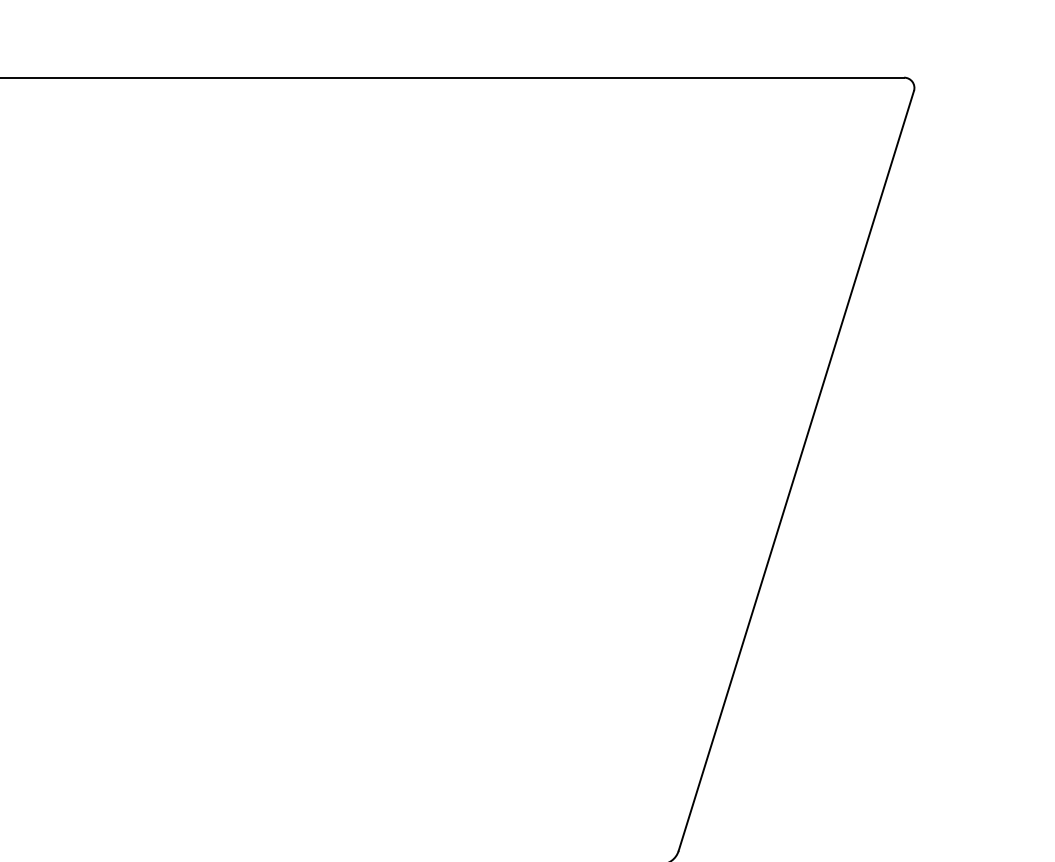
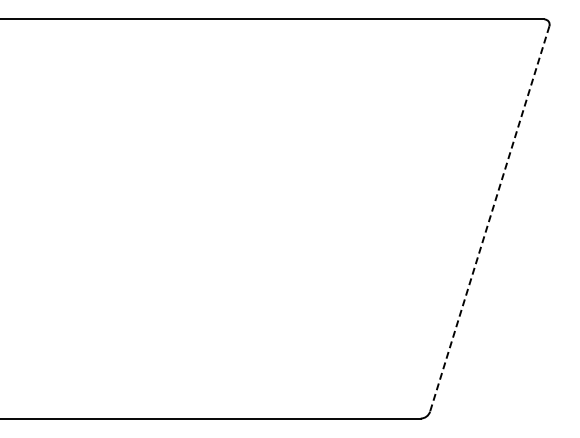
line: (795, 470) -> (489, 218), solid -> dashed

